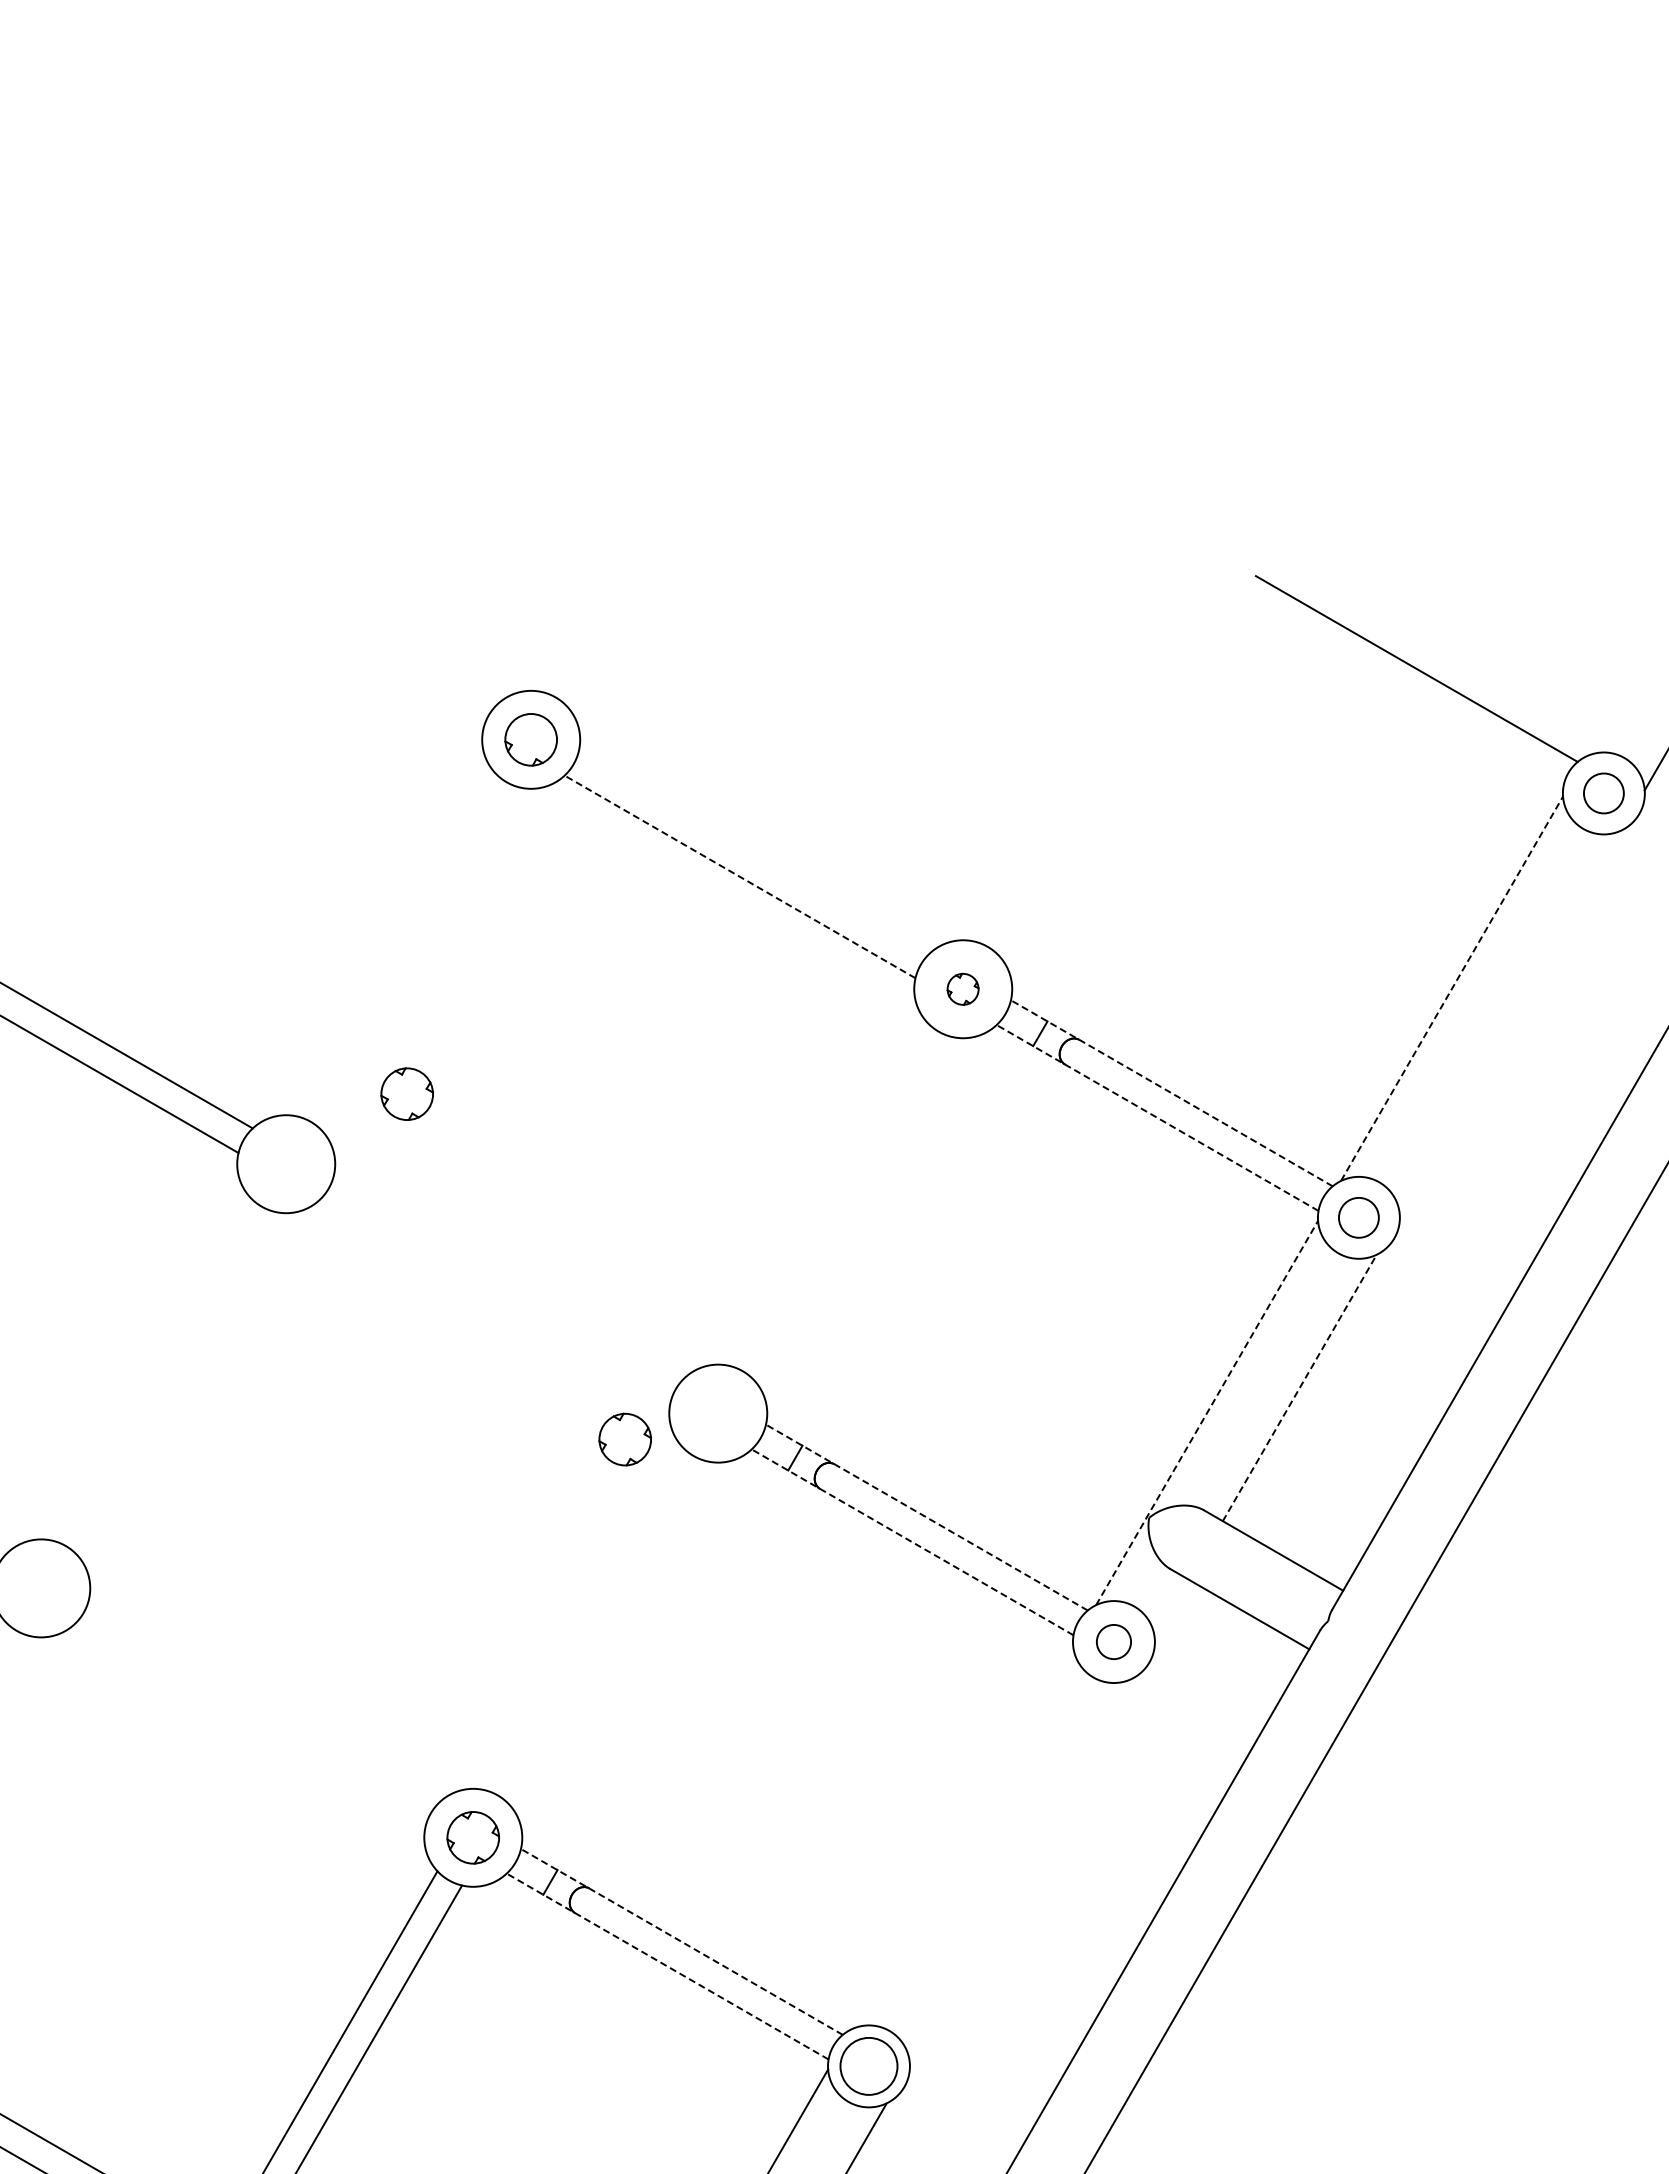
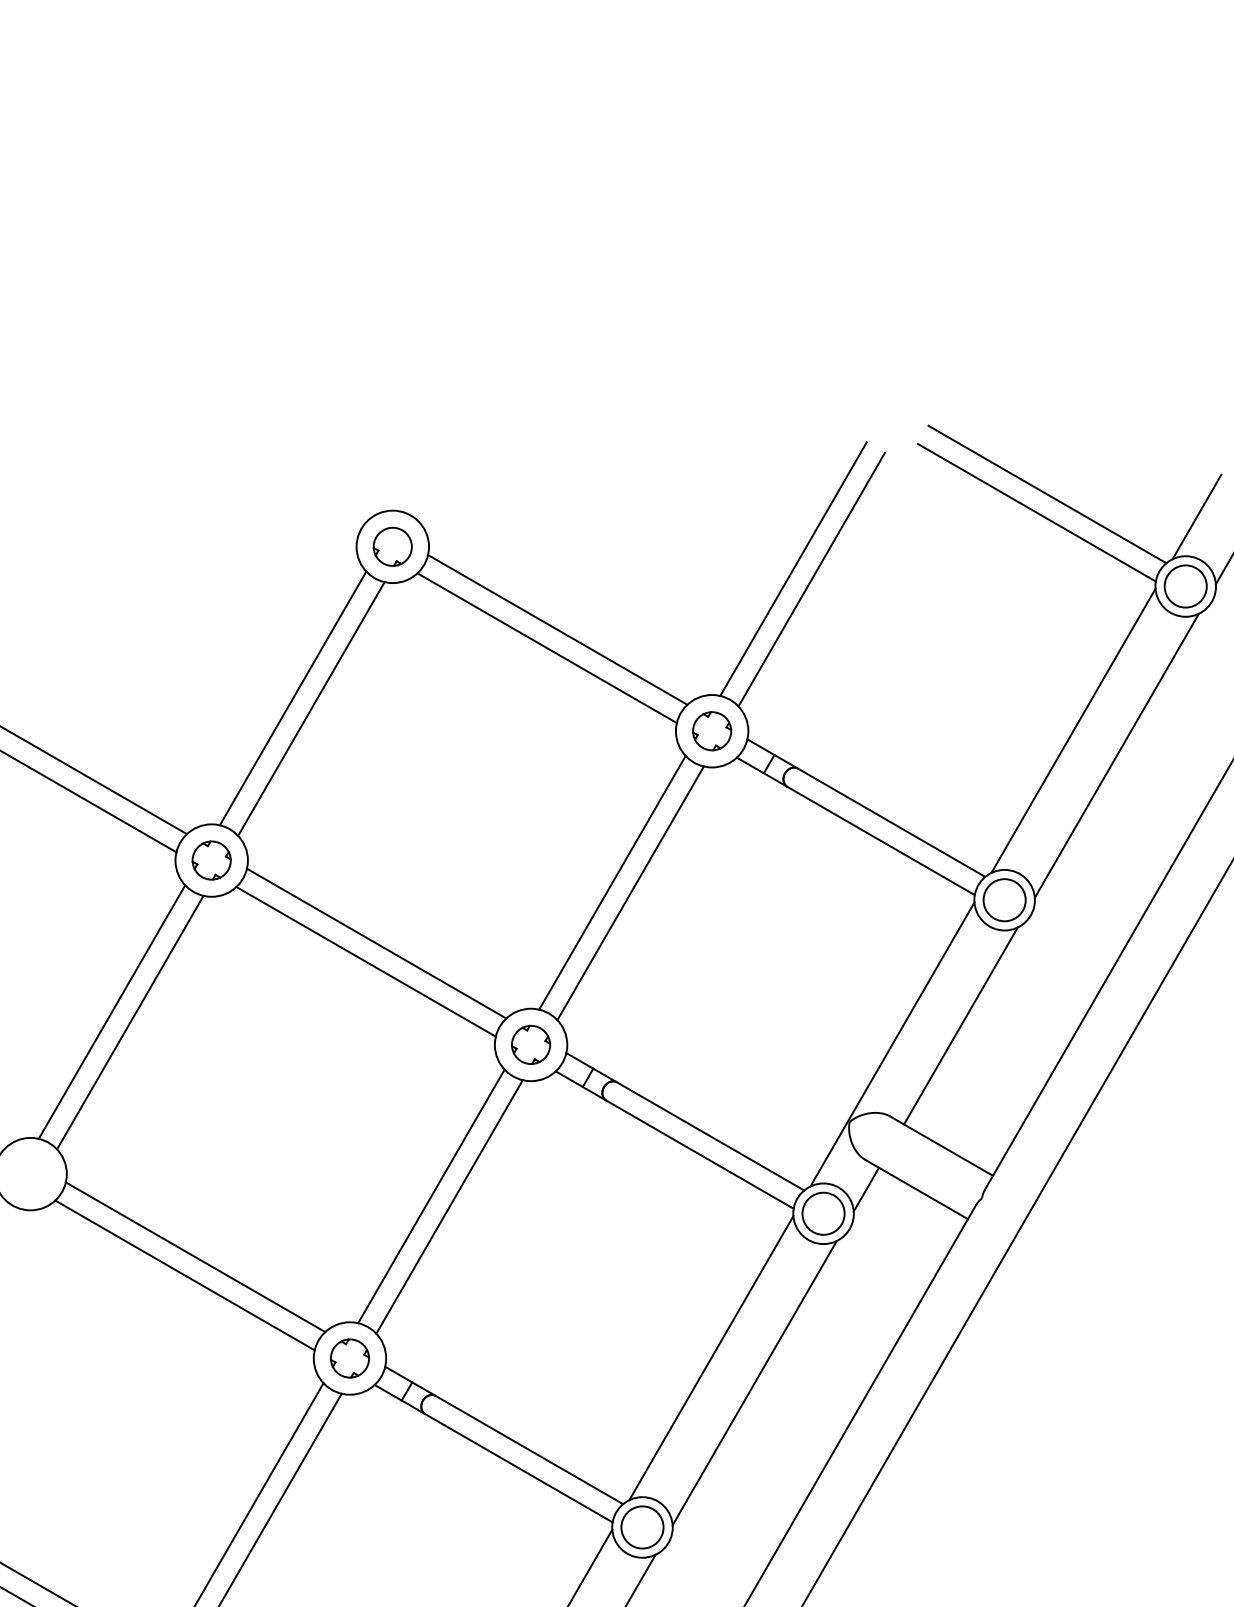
line: (1402, 693) -> (1036, 512), added
line: (1619, 699) -> (1197, 517), added
line: (1073, 769) -> (793, 568), added
line: (1097, 783) -> (811, 579), added
circle: (1603, 793) -> (1185, 586), size x1.43
line: (753, 851) -> (557, 629), added
line: (740, 876) -> (547, 647), dashed -> solid
line: (396, 944) -> (293, 698), added
line: (421, 958) -> (311, 708), added
line: (1452, 988) -> (1073, 730), dashed -> solid
part: (962, 989) -> (711, 731), size x1.67
line: (1510, 1022) -> (1116, 755), added
part: (407, 1093) -> (211, 860), moved
line: (1171, 1093) -> (866, 808), dashed -> solid
line: (1157, 1117) -> (855, 826), dashed -> solid
line: (828, 1193) -> (612, 882), added
line: (852, 1208) -> (630, 893), added
circle: (1358, 1217) -> (1004, 899), size x1.43
line: (508, 1276) -> (376, 943), added
line: (494, 1301) -> (365, 962), added
line: (151, 1368) -> (112, 1011), added
line: (176, 1382) -> (130, 1021), added
line: (1299, 1387) -> (960, 1025), dashed -> solid
line: (1207, 1413) -> (892, 1044), dashed -> solid
part: (624, 1439) -> (530, 1044), moved
line: (926, 1517) -> (685, 1121), dashed -> solid
line: (912, 1542) -> (674, 1140), dashed -> solid
line: (1171, 1609) -> (866, 1189), added
line: (583, 1618) -> (431, 1196), added
line: (607, 1632) -> (449, 1206), added
circle: (1113, 1641) -> (823, 1213), size x1.67
line: (264, 1700) -> (195, 1256), added
line: (249, 1725) -> (184, 1275), added
line: (962, 1837) -> (711, 1358), added
line: (1020, 1871) -> (754, 1383), added
line: (681, 1941) -> (503, 1435), dashed -> solid
line: (667, 1966) -> (493, 1453), dashed -> solid

